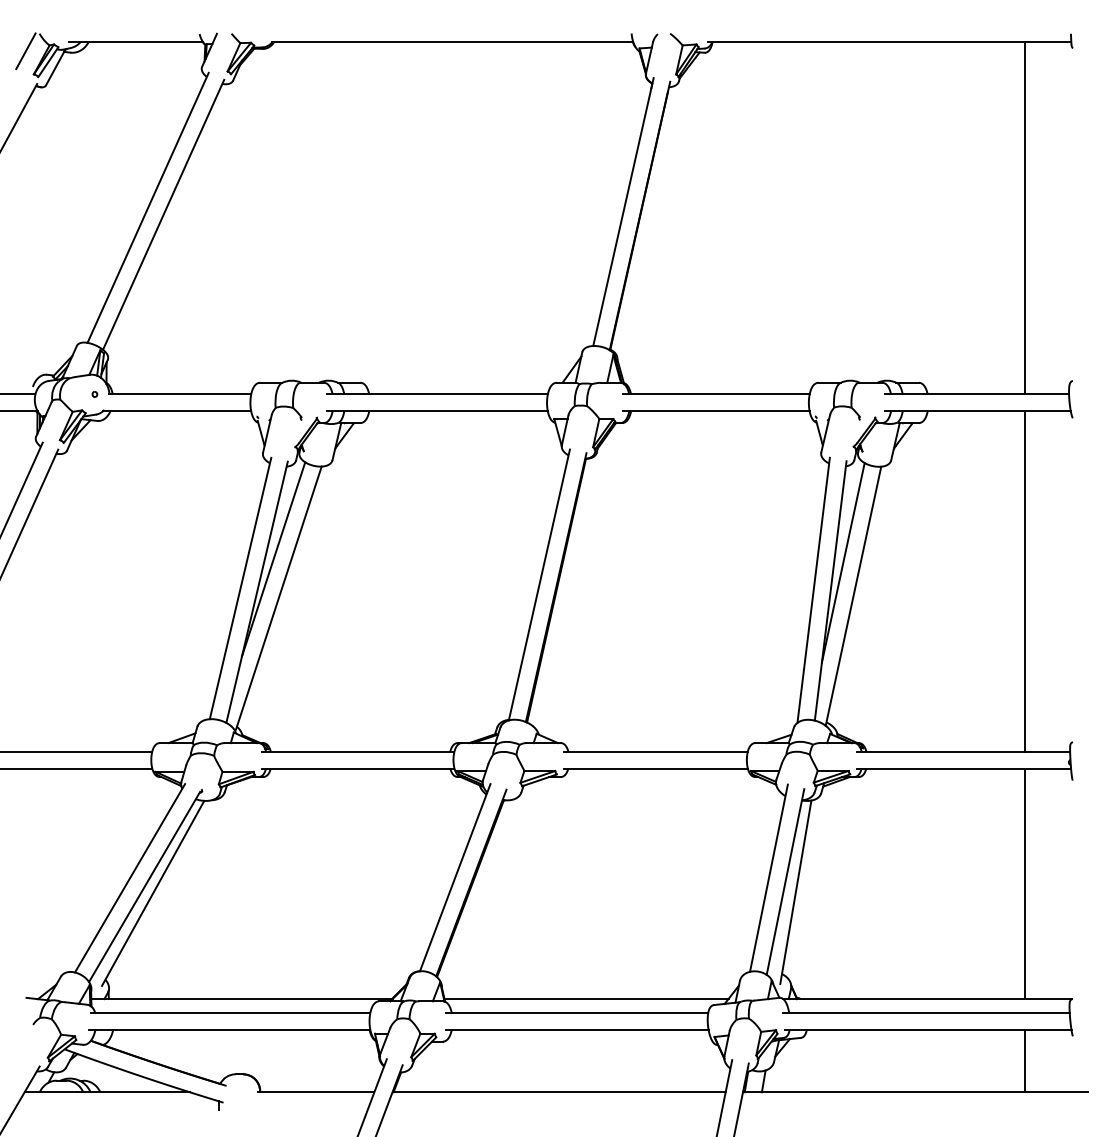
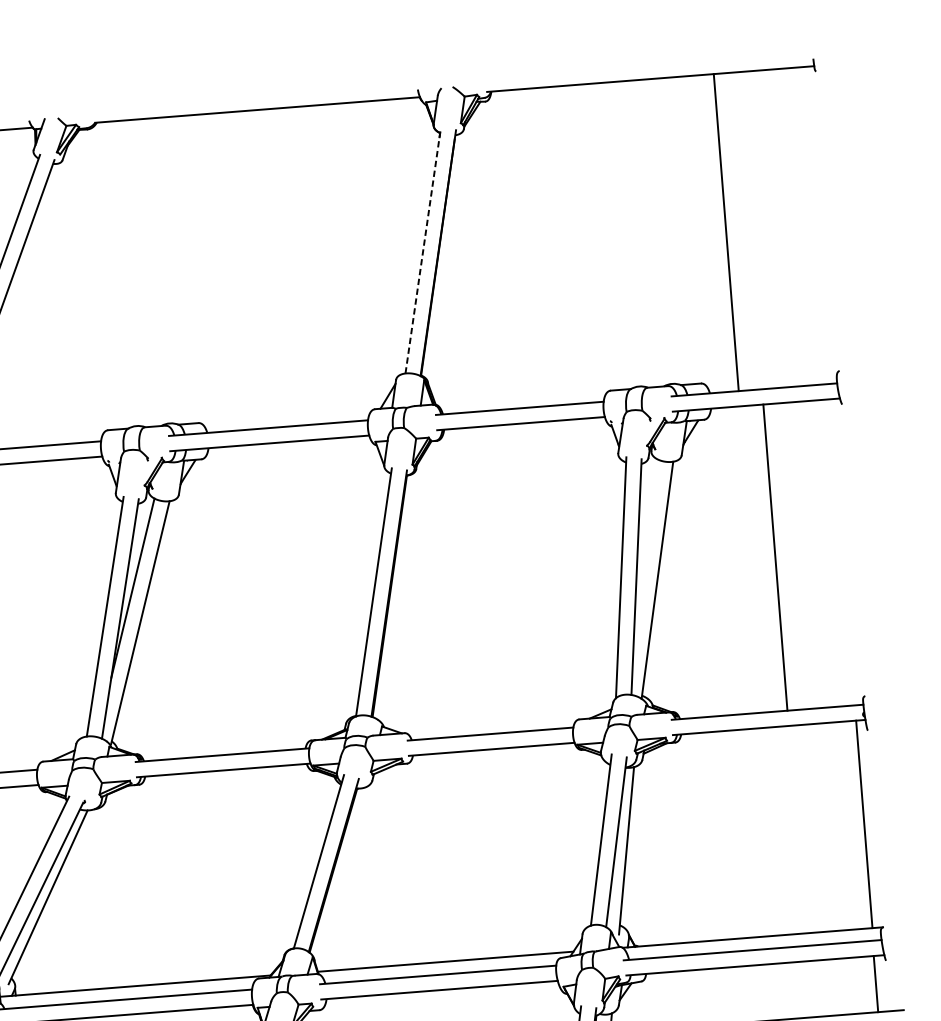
line: (623, 211) -> (423, 250), solid -> dashed
line: (1024, 218) -> (726, 232), moved
line: (842, 562) -> (645, 550), removed
line: (1024, 581) -> (775, 557), moved
line: (1024, 883) -> (864, 824), moved
line: (1024, 1060) -> (875, 983), moved

